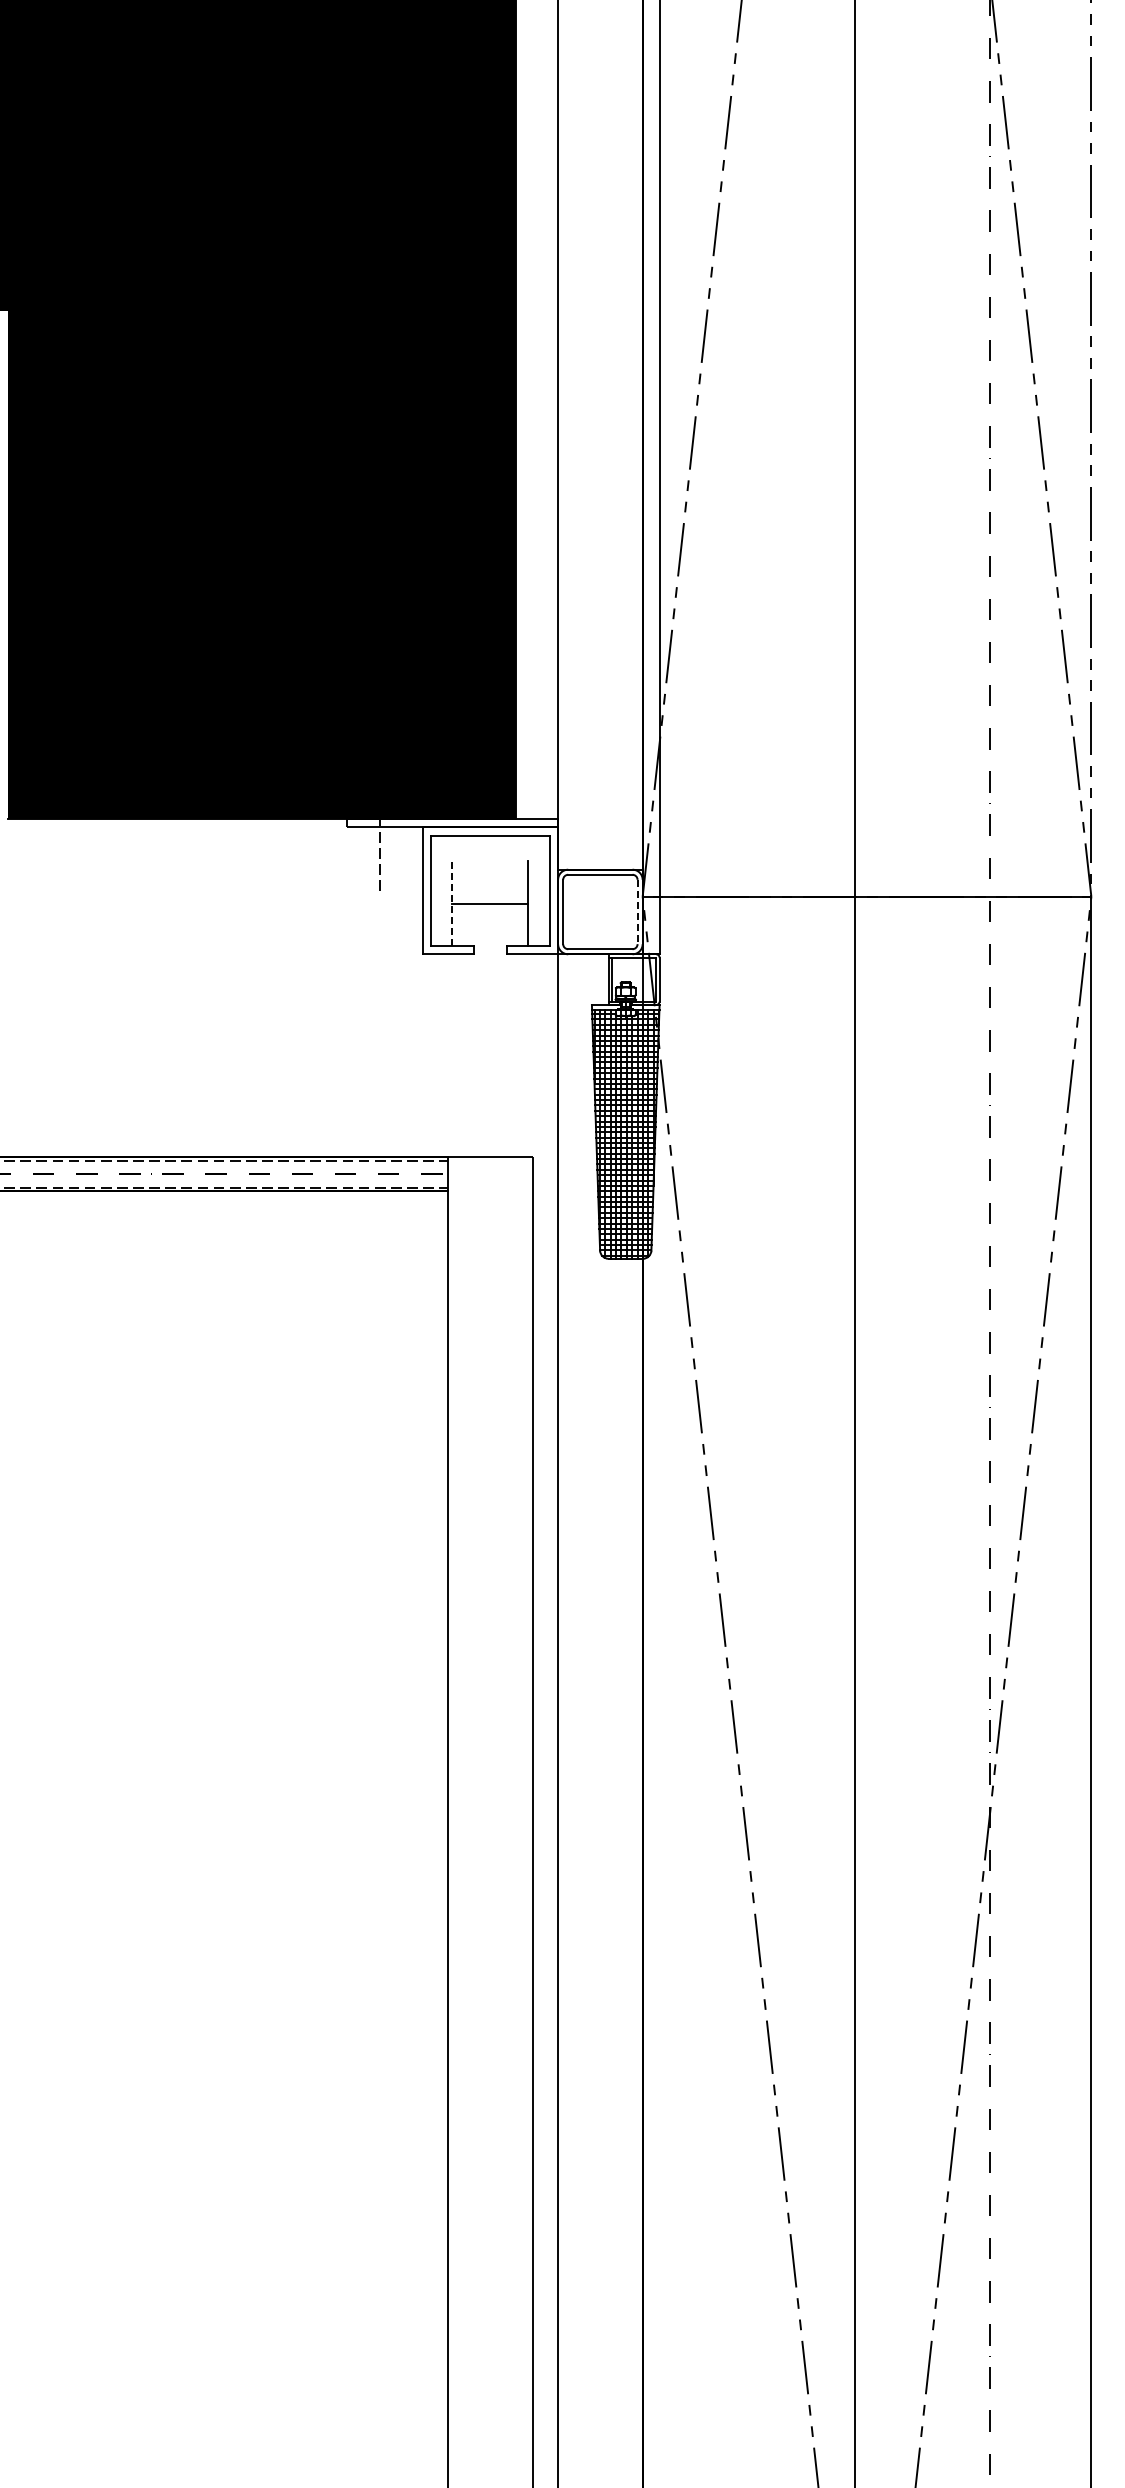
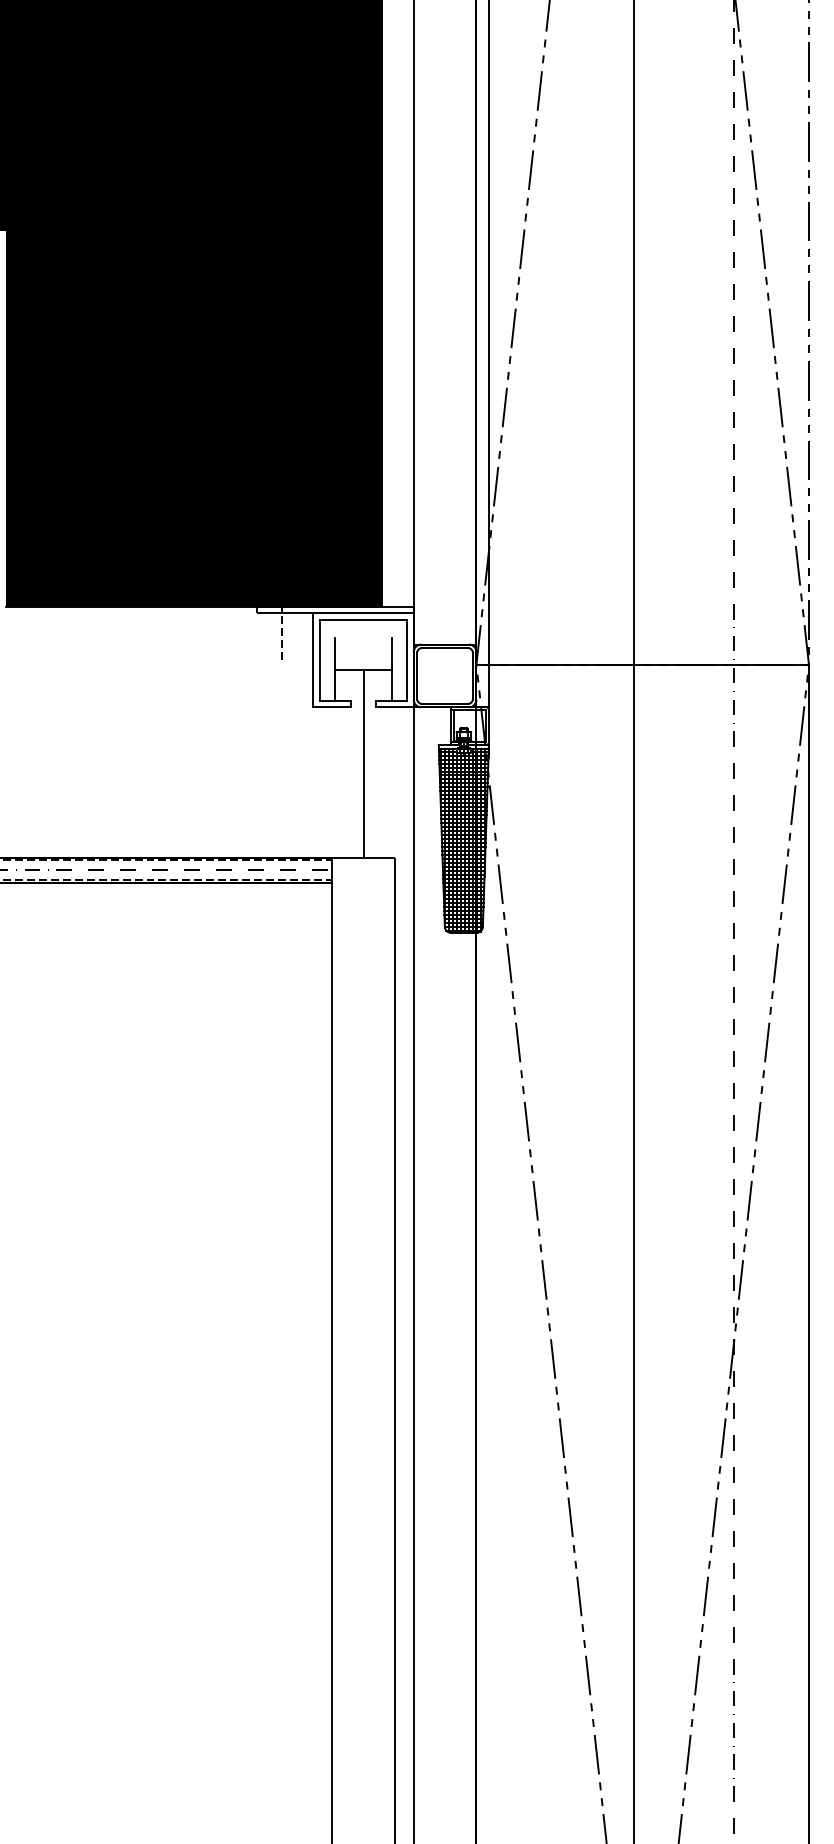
line: (452, 903) -> (335, 669), dashed -> solid
line: (637, 912) -> (472, 676), dashed -> solid
line: (490, 1030) -> (363, 763), added

